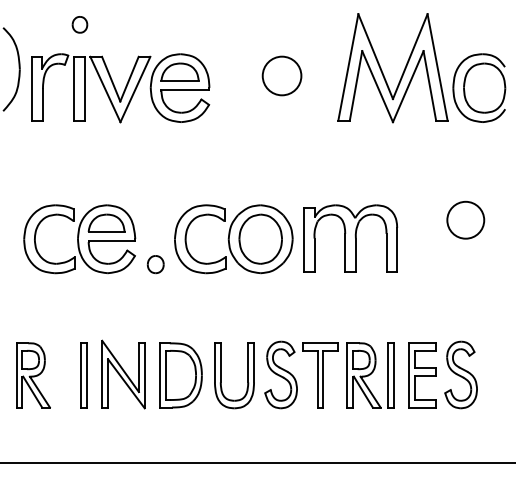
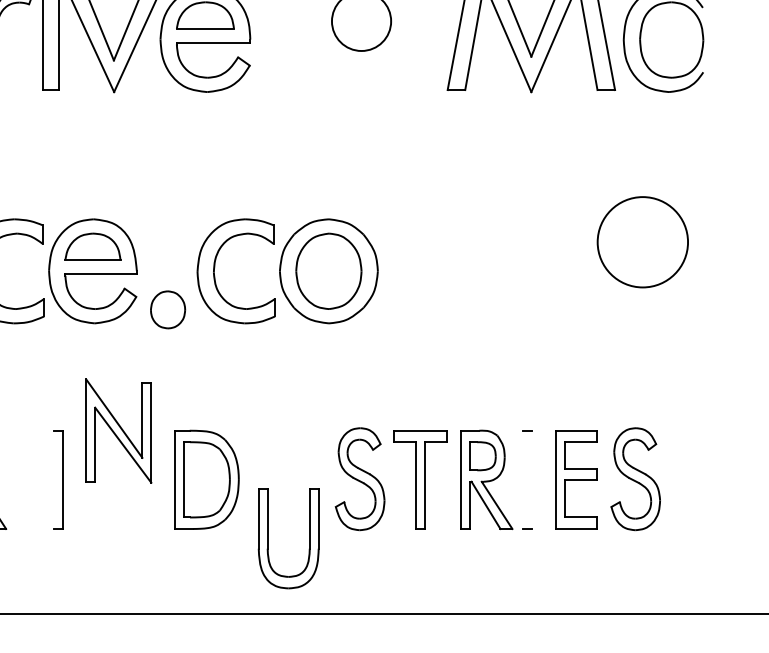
circle: (465, 219) -> (642, 241), size x1.6
part: (350, 238) -> (466, 270), removed
part: (155, 264) -> (167, 310), size x1.4
part: (123, 374) -> (118, 430), moved
line: (80, 375) -> (52, 479), removed
part: (221, 375) -> (268, 538), moved
line: (387, 375) -> (522, 479), removed
line: (393, 375) -> (532, 479), removed

